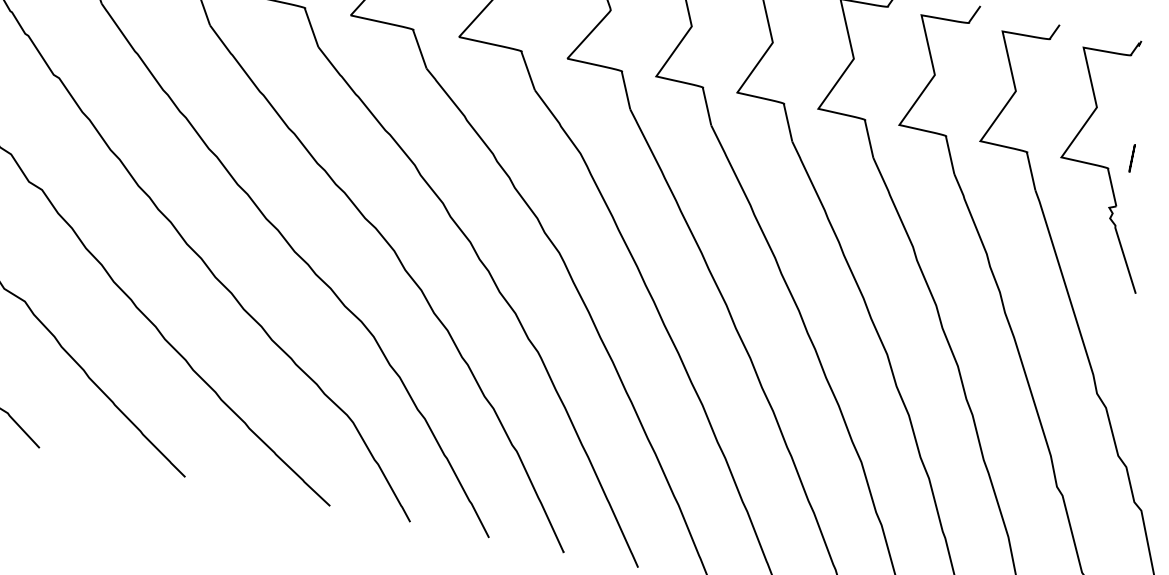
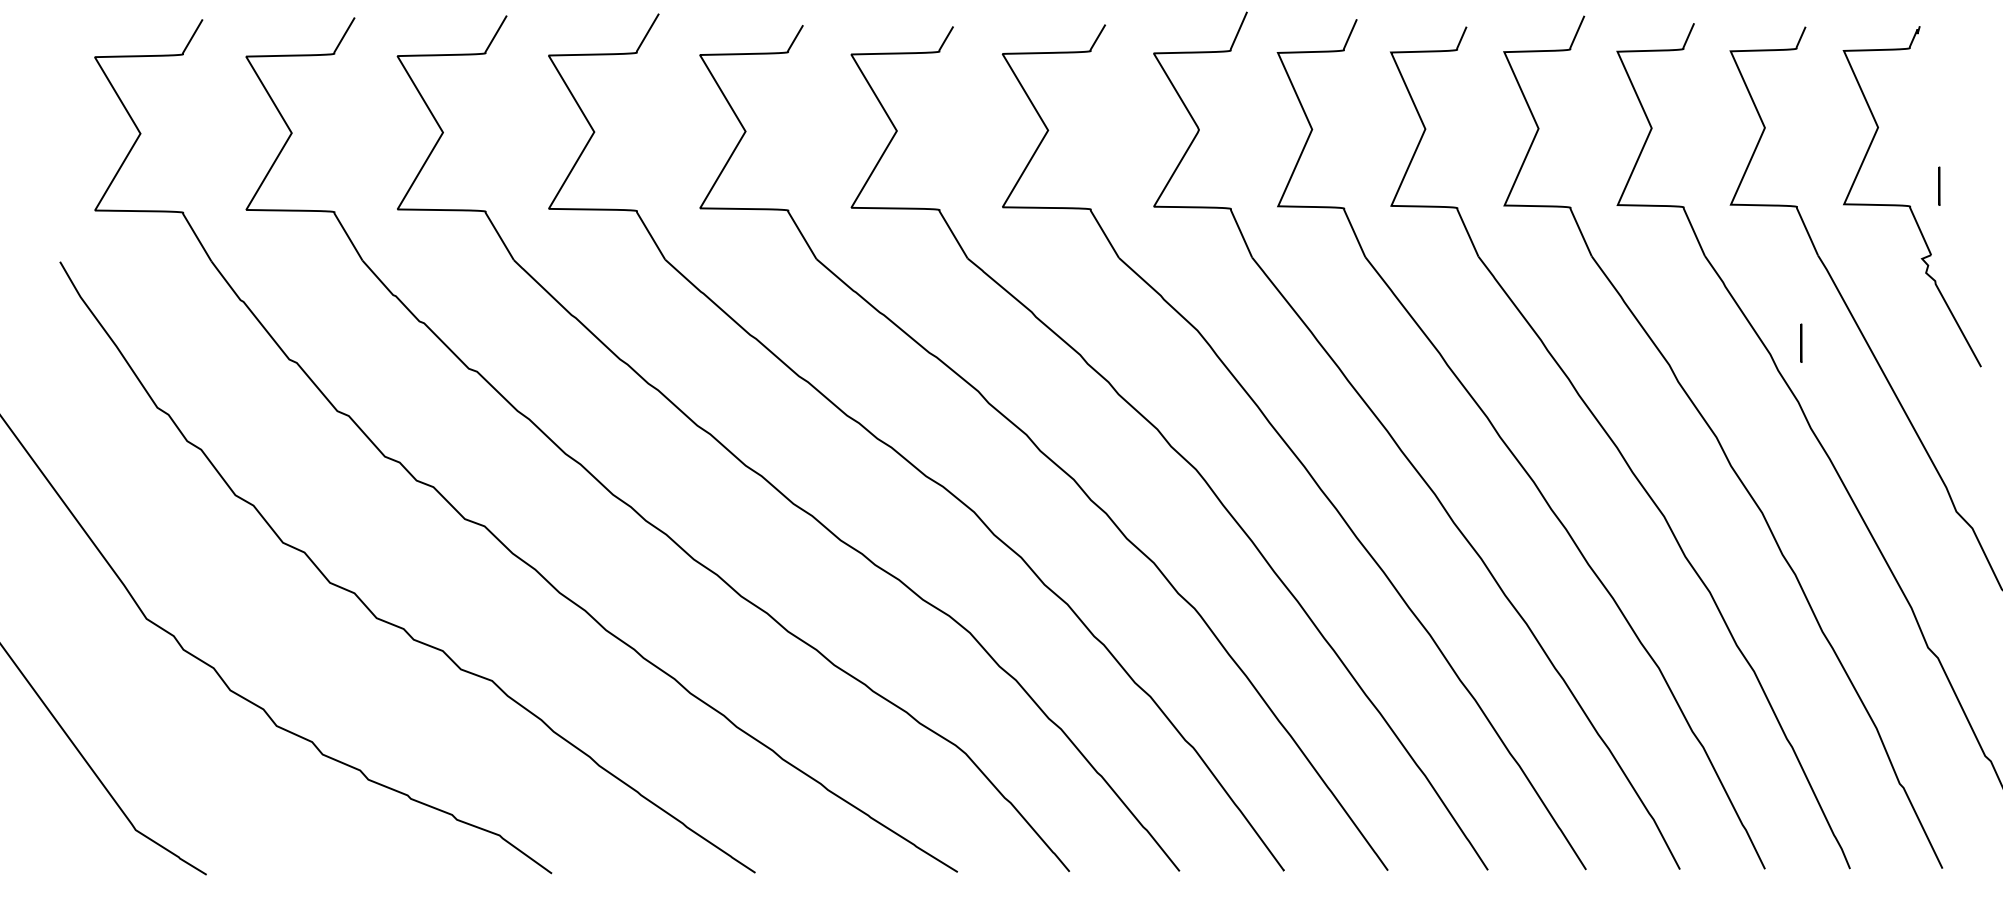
line: (1010, 250) -> (1801, 342), added

